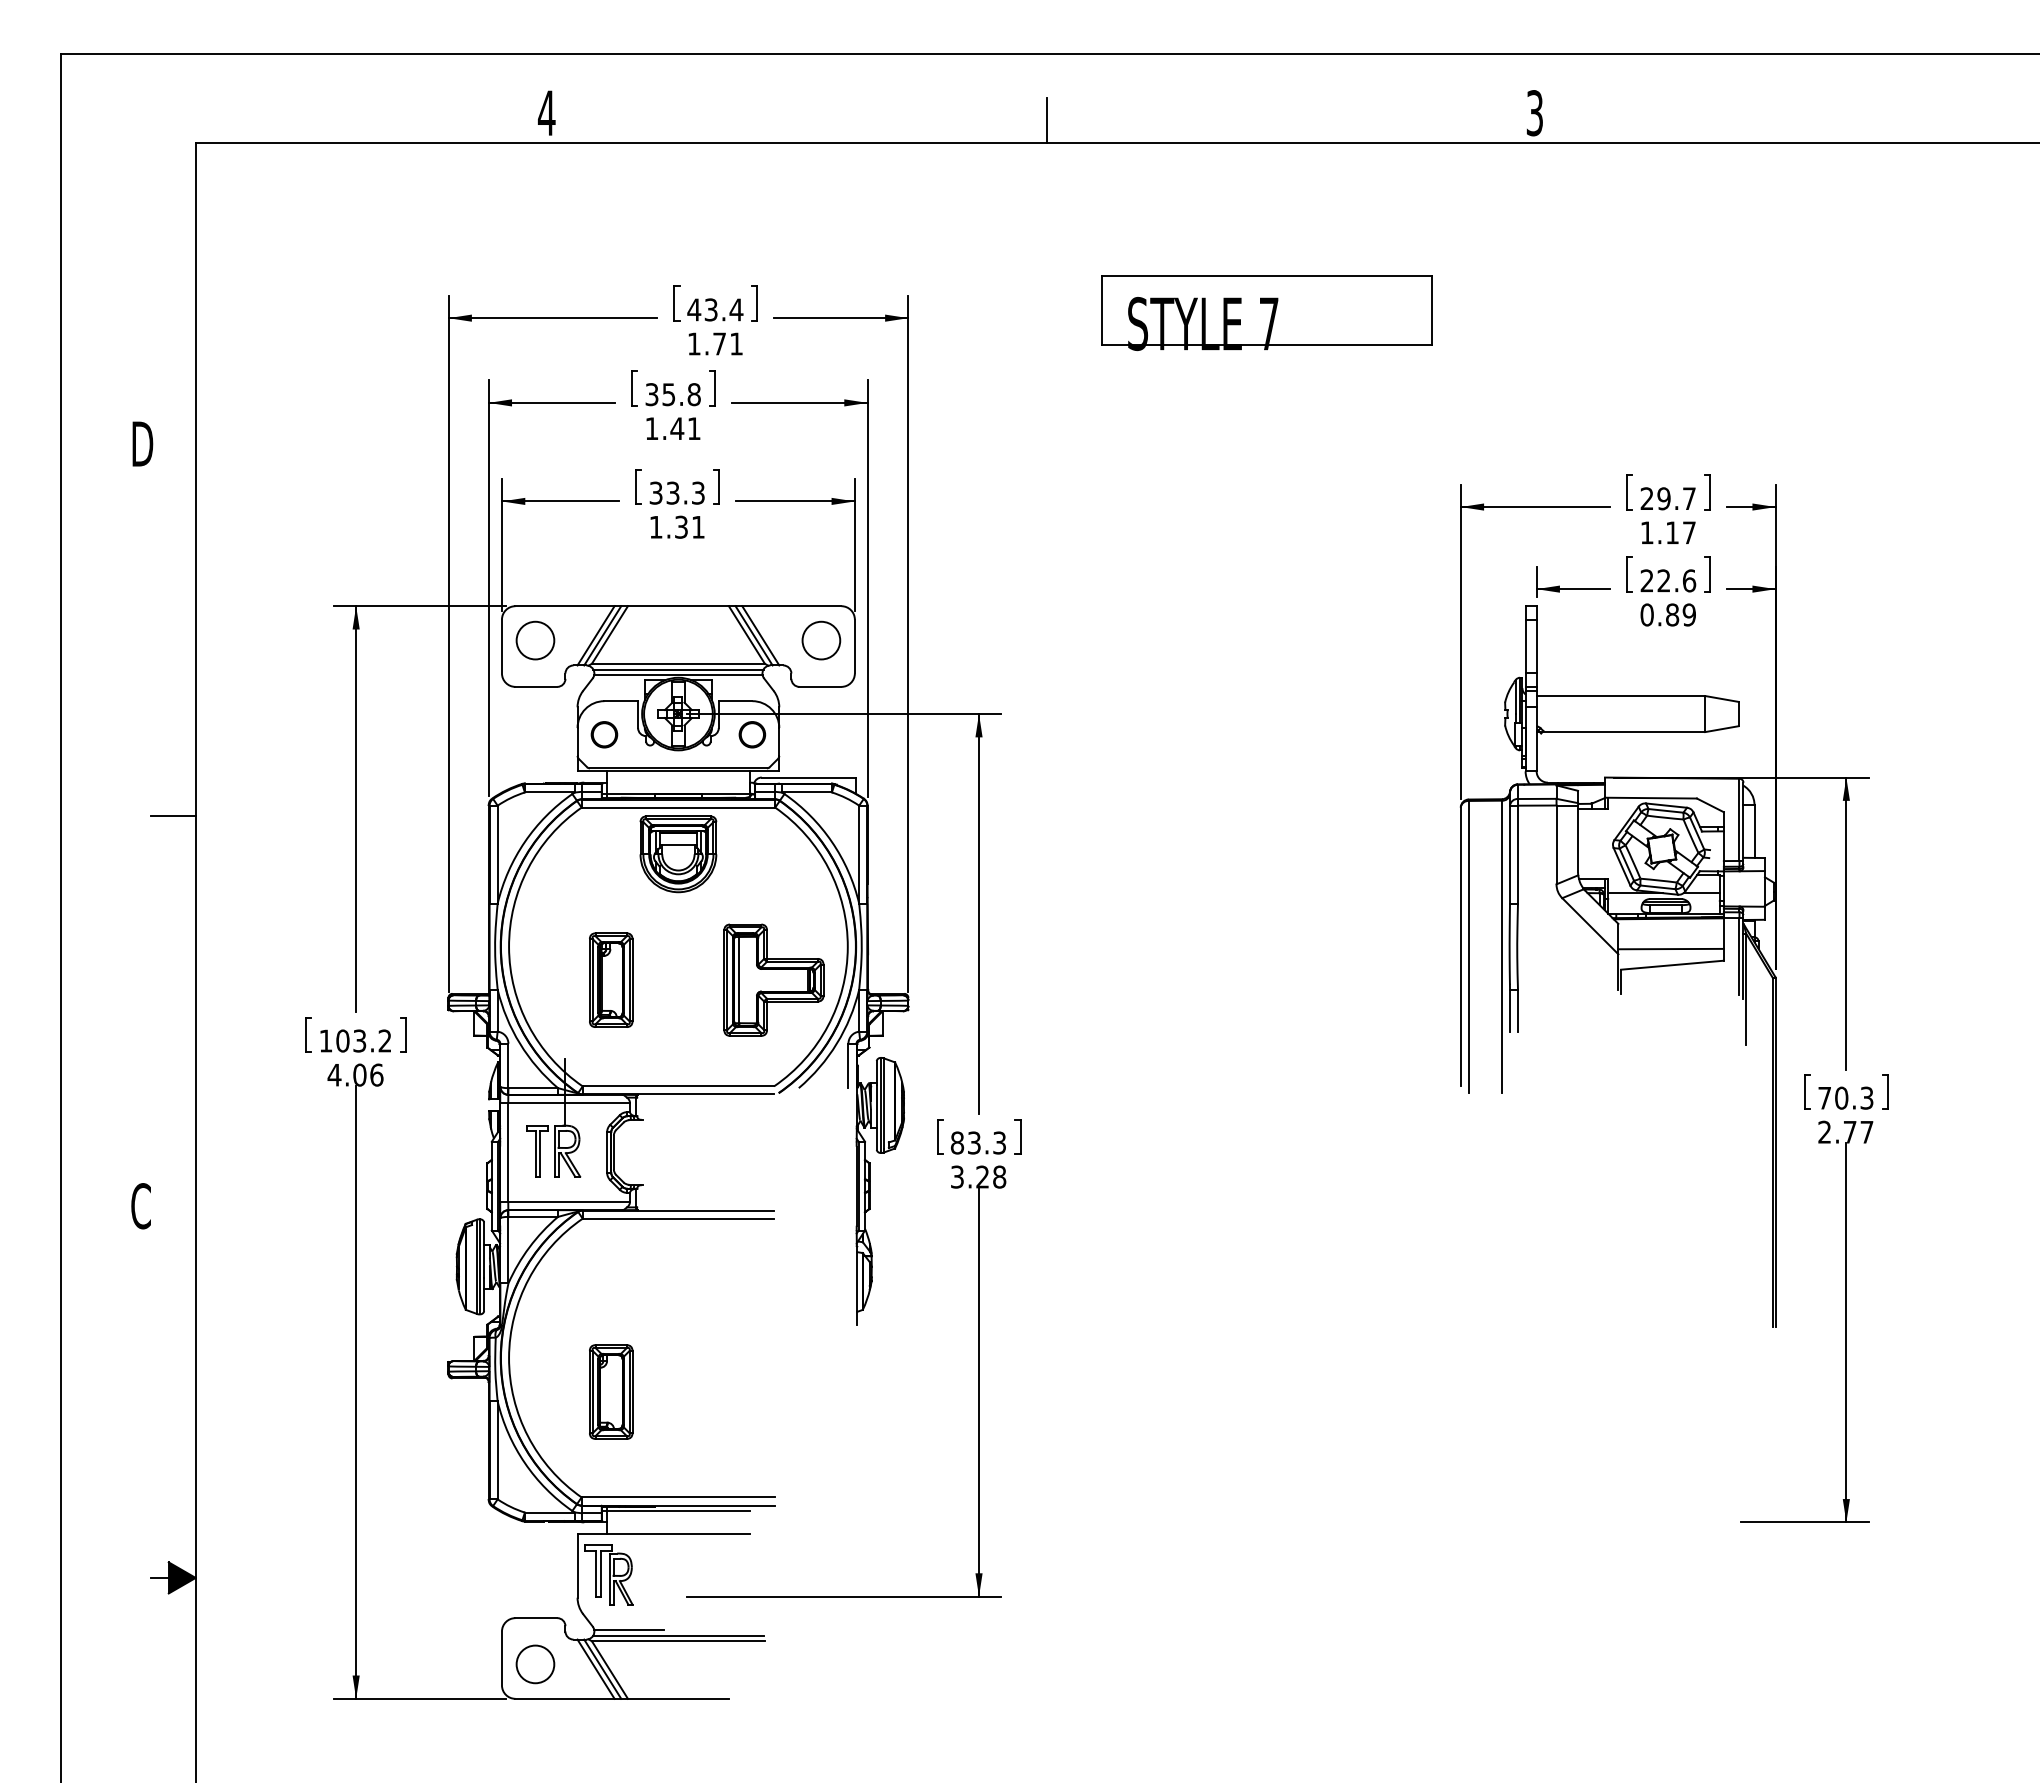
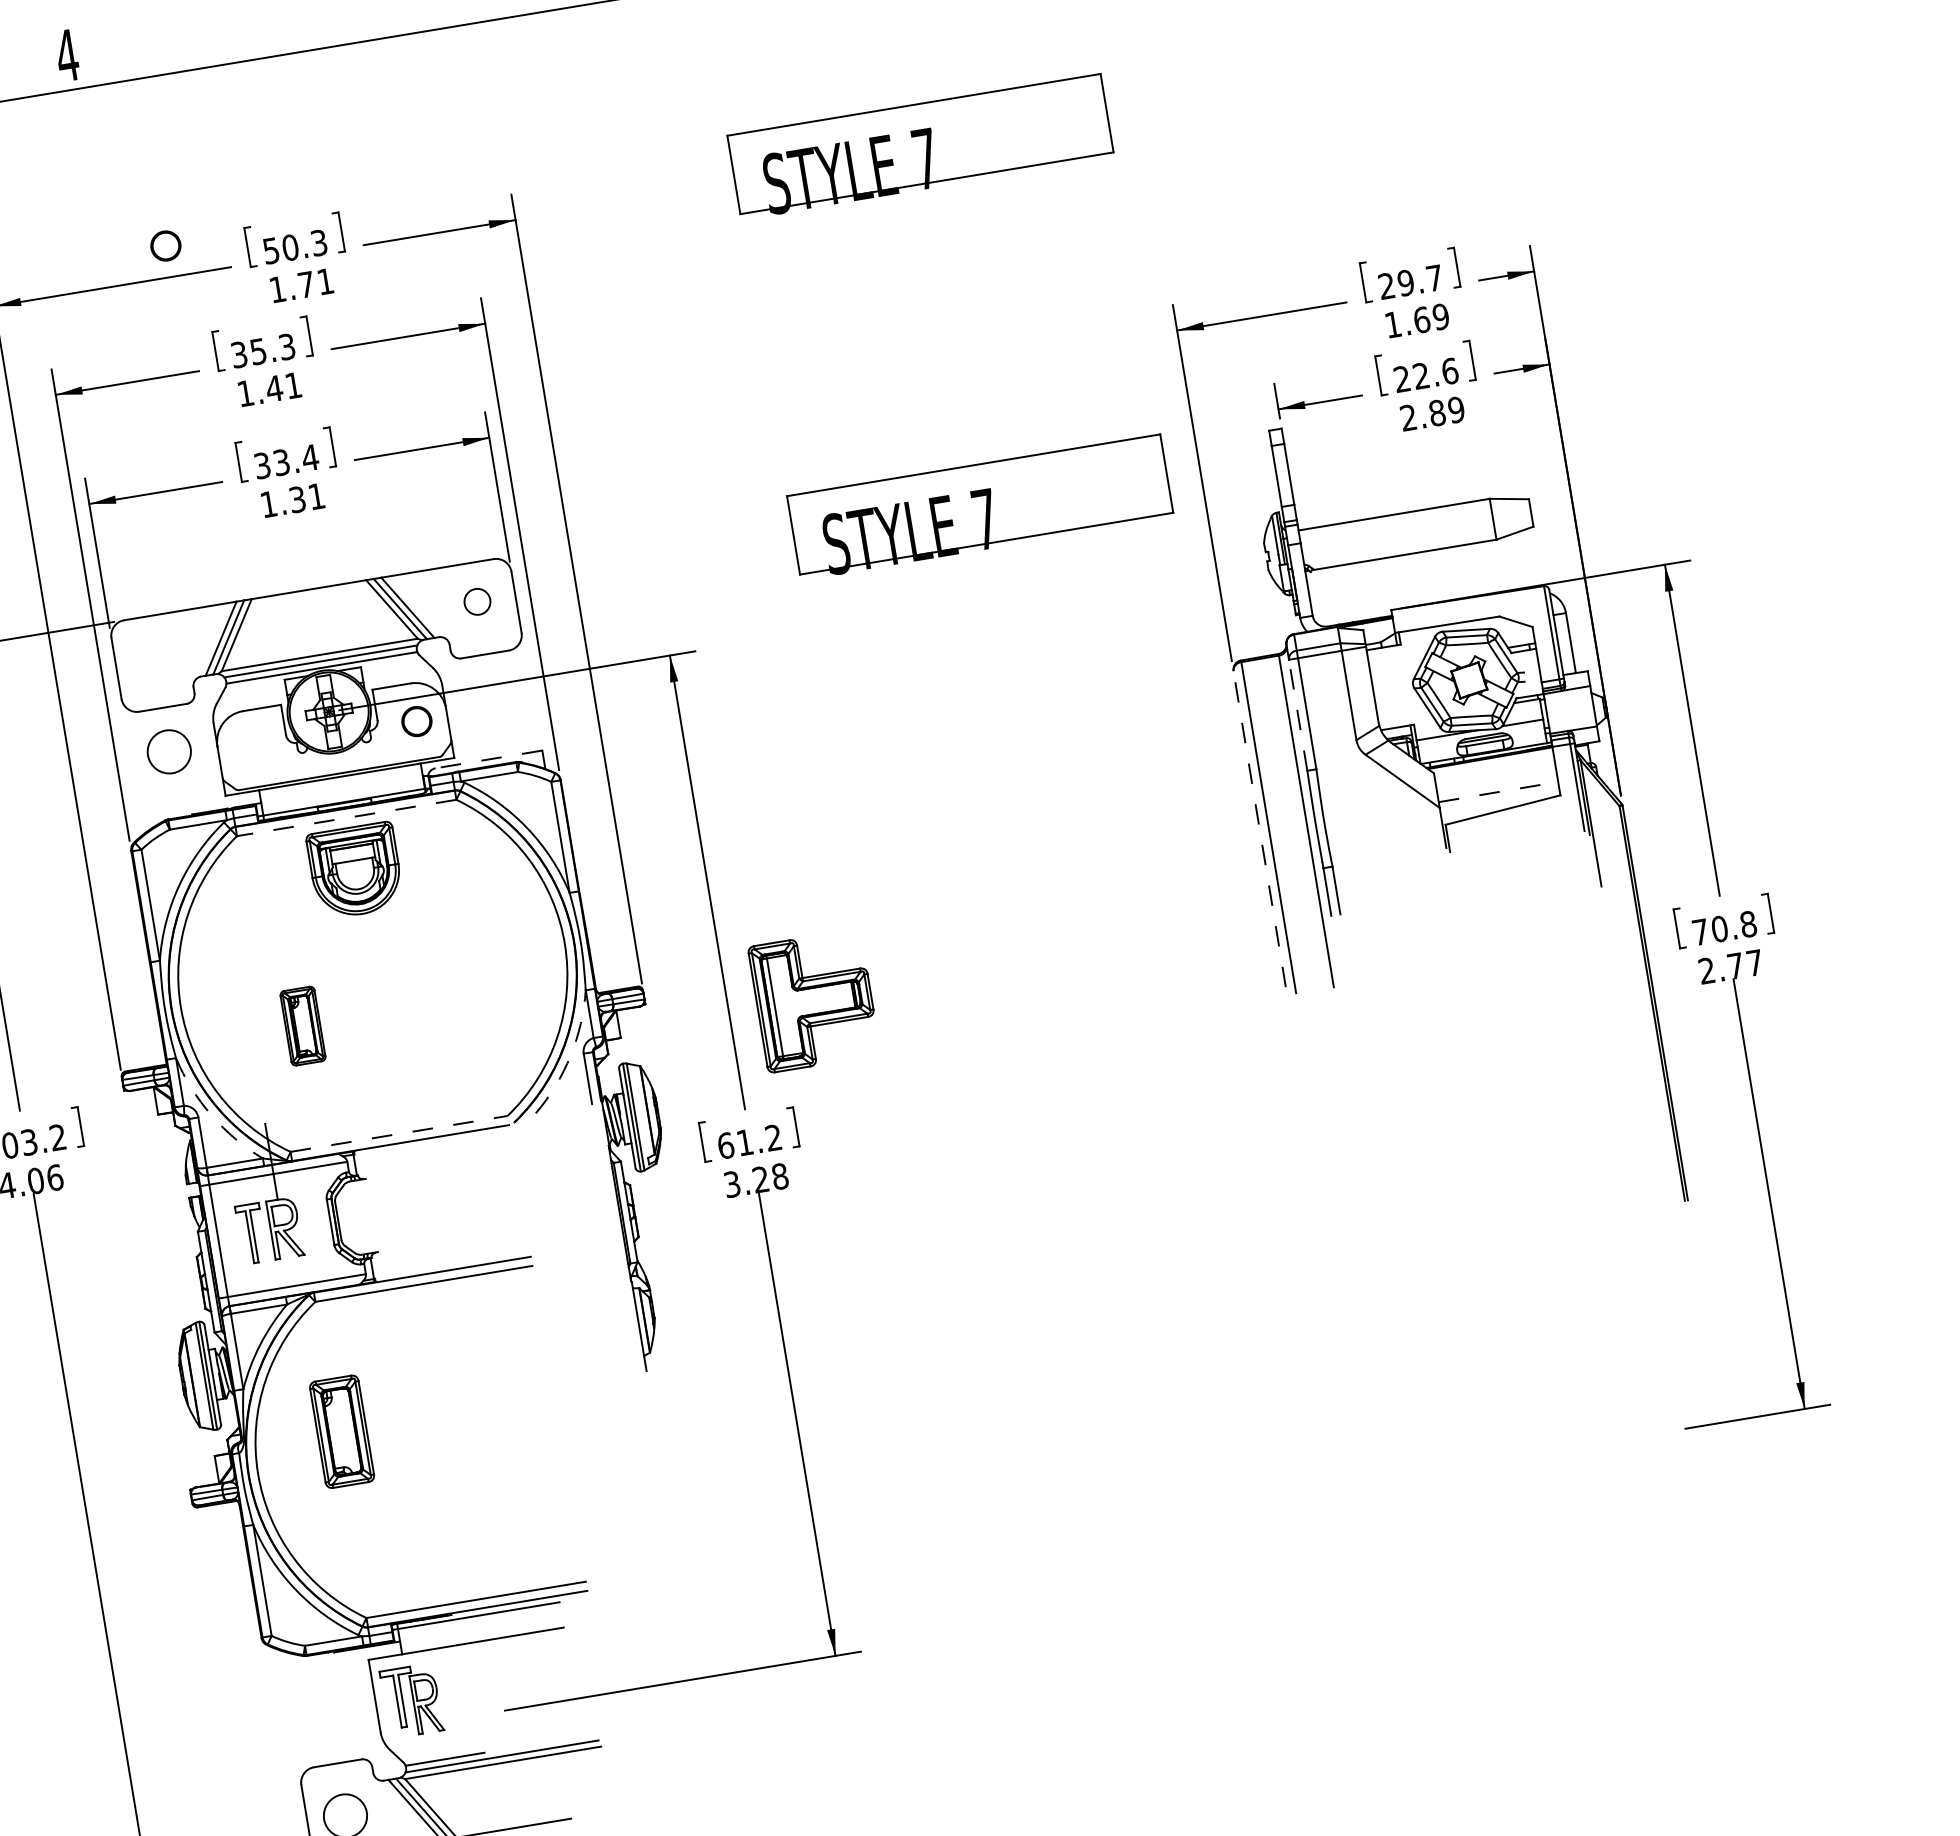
text: (715, 309) -> (295, 246), 43.4 -> 50.3
text: (693, 394) -> (286, 346), 35.8 -> 35.3
text: (698, 492) -> (310, 457), 33.3 -> 33.4
text: (1680, 532) -> (1430, 318), 1.17 -> 1.69
text: (1646, 614) -> (1407, 417), 0.89 -> 2.89
part: (1266, 630) -> (980, 506), added
circle: (535, 640) -> (169, 751), moved
circle: (821, 640) -> (477, 601), size x0.6
part: (604, 734) -> (165, 245), moved
line: (808, 777) -> (488, 759), solid -> dashed
line: (678, 807) -> (346, 817), solid -> dashed
line: (1510, 854) -> (1298, 714), solid -> dashed
line: (1460, 946) -> (1259, 828), solid -> dashed
line: (1671, 949) -> (1498, 792), solid -> dashed
part: (611, 979) -> (303, 1025), size x0.7
part: (773, 979) -> (813, 1000), moved
arc: (520, 1043) -> (212, 1114), solid -> dashed
arc: (836, 1043) -> (570, 1055), solid -> dashed
line: (678, 1086) -> (399, 1134), solid -> dashed
text: (1866, 1097) -> (1747, 923), 70.3 -> 70.8
text: (977, 1142) -> (748, 1141), 83.3 -> 61.2
part: (611, 1391) -> (342, 1431), moved

